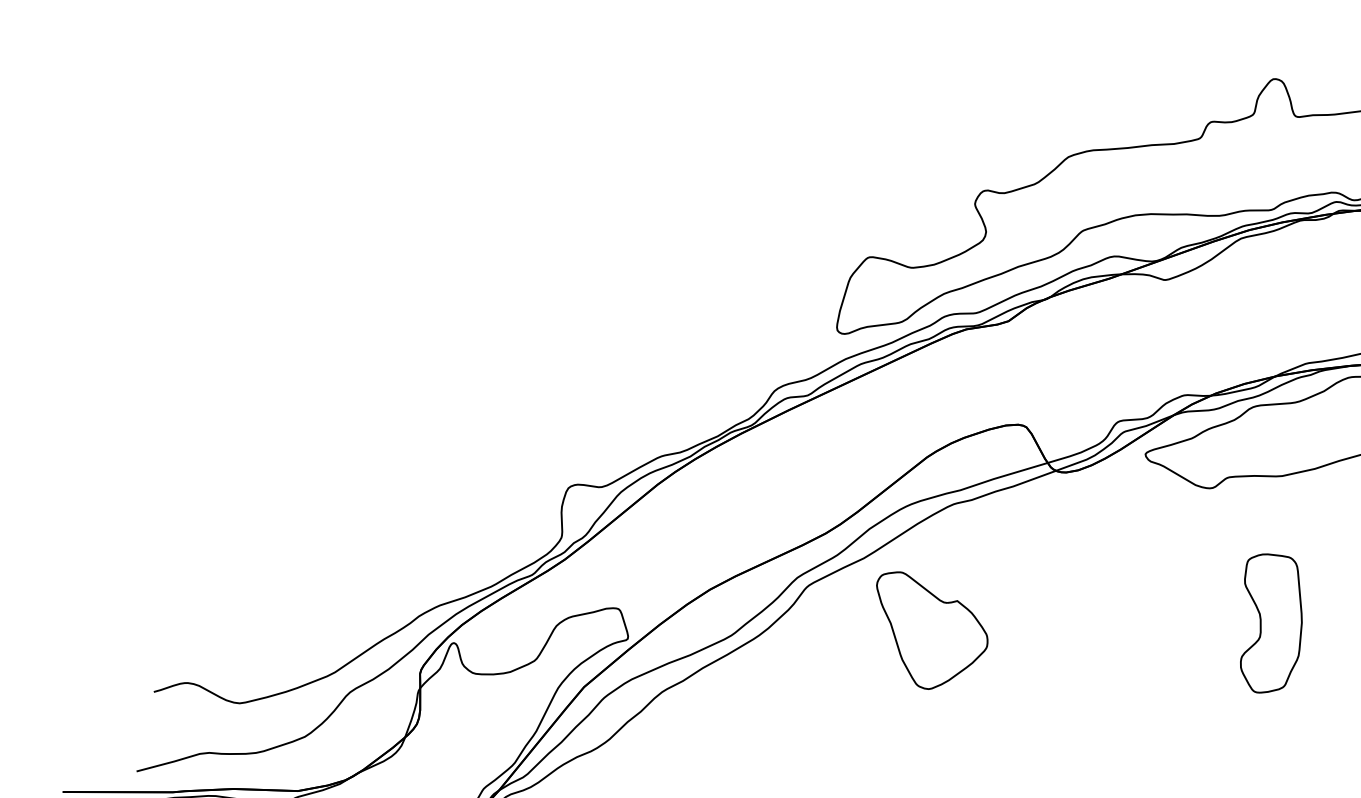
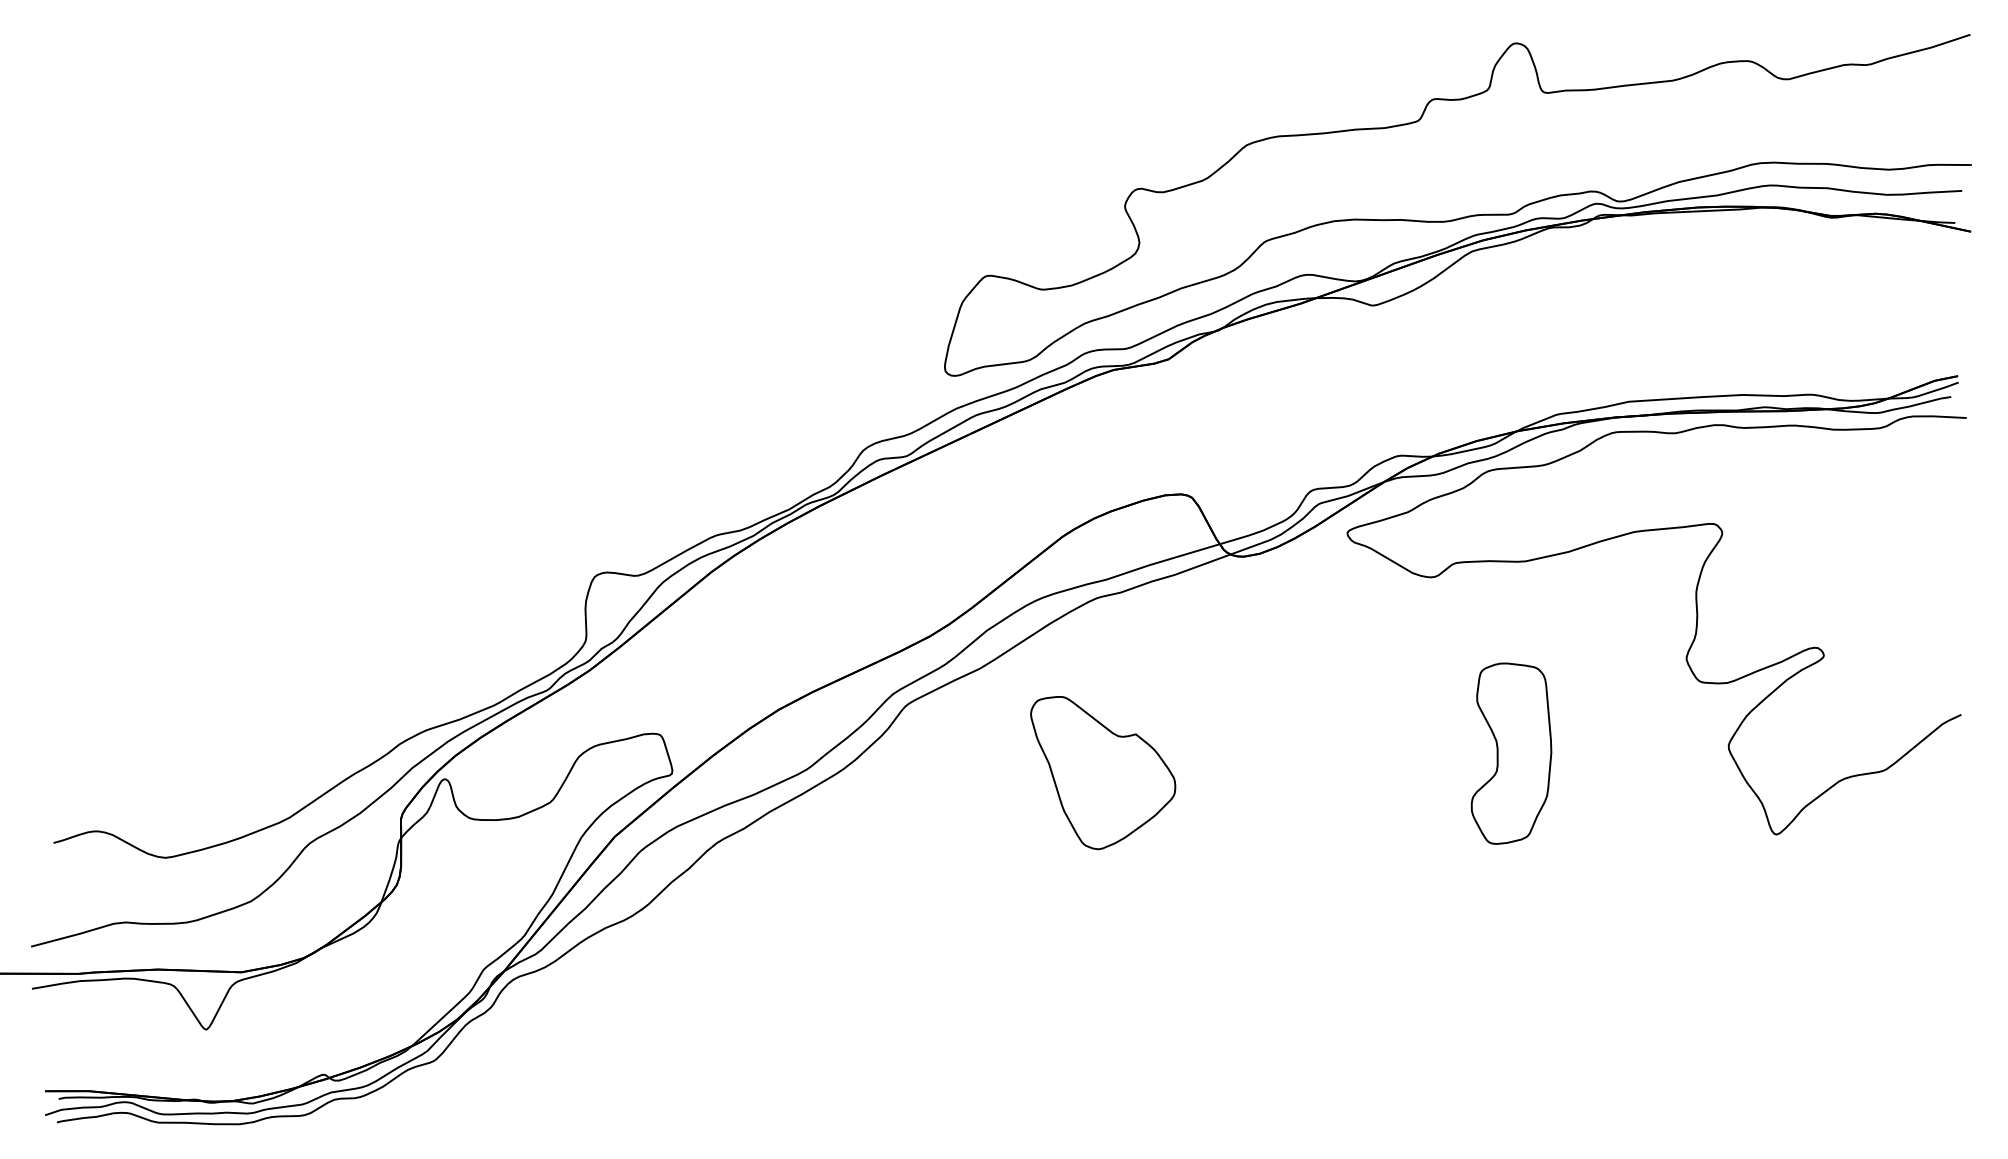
part: (932, 631) -> (1103, 773), moved

